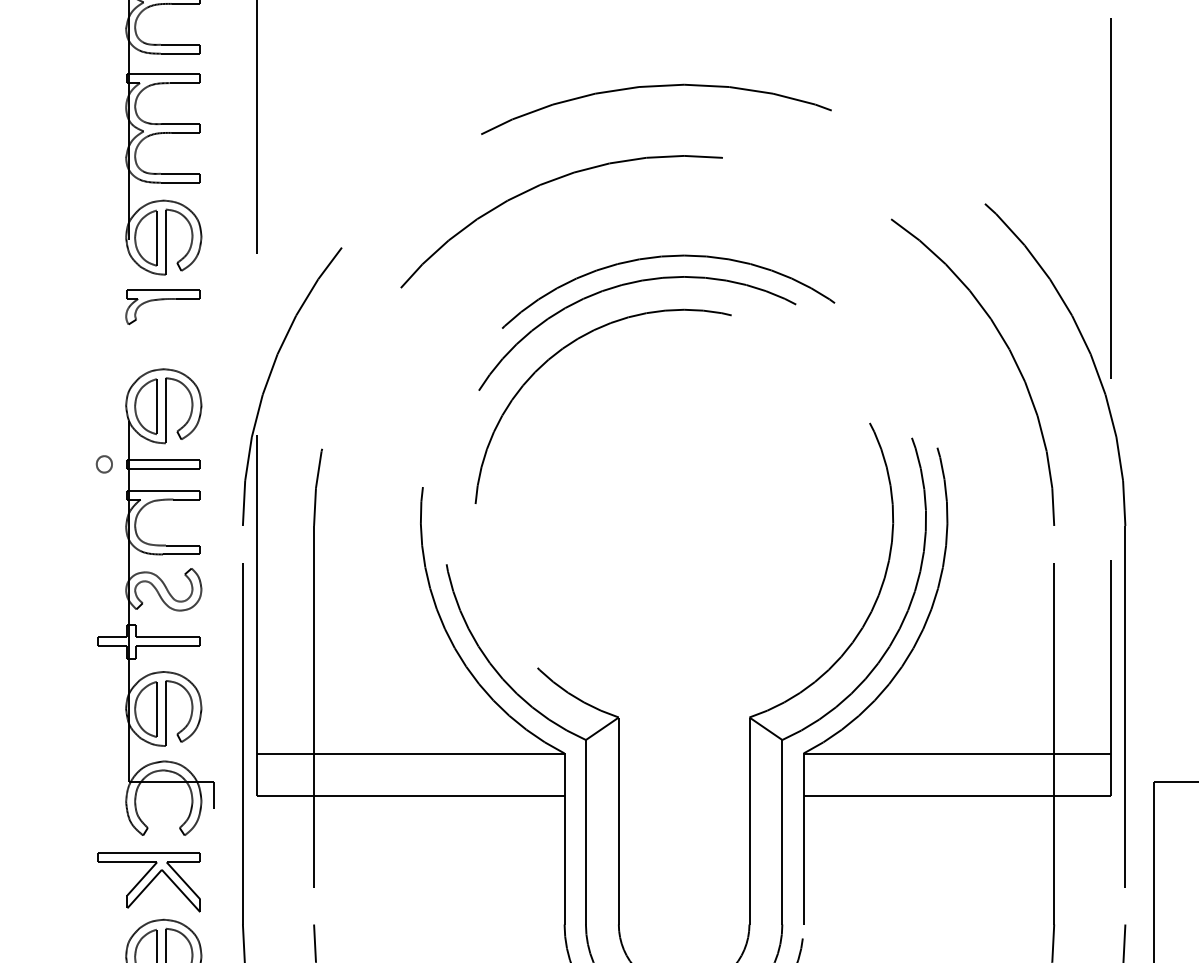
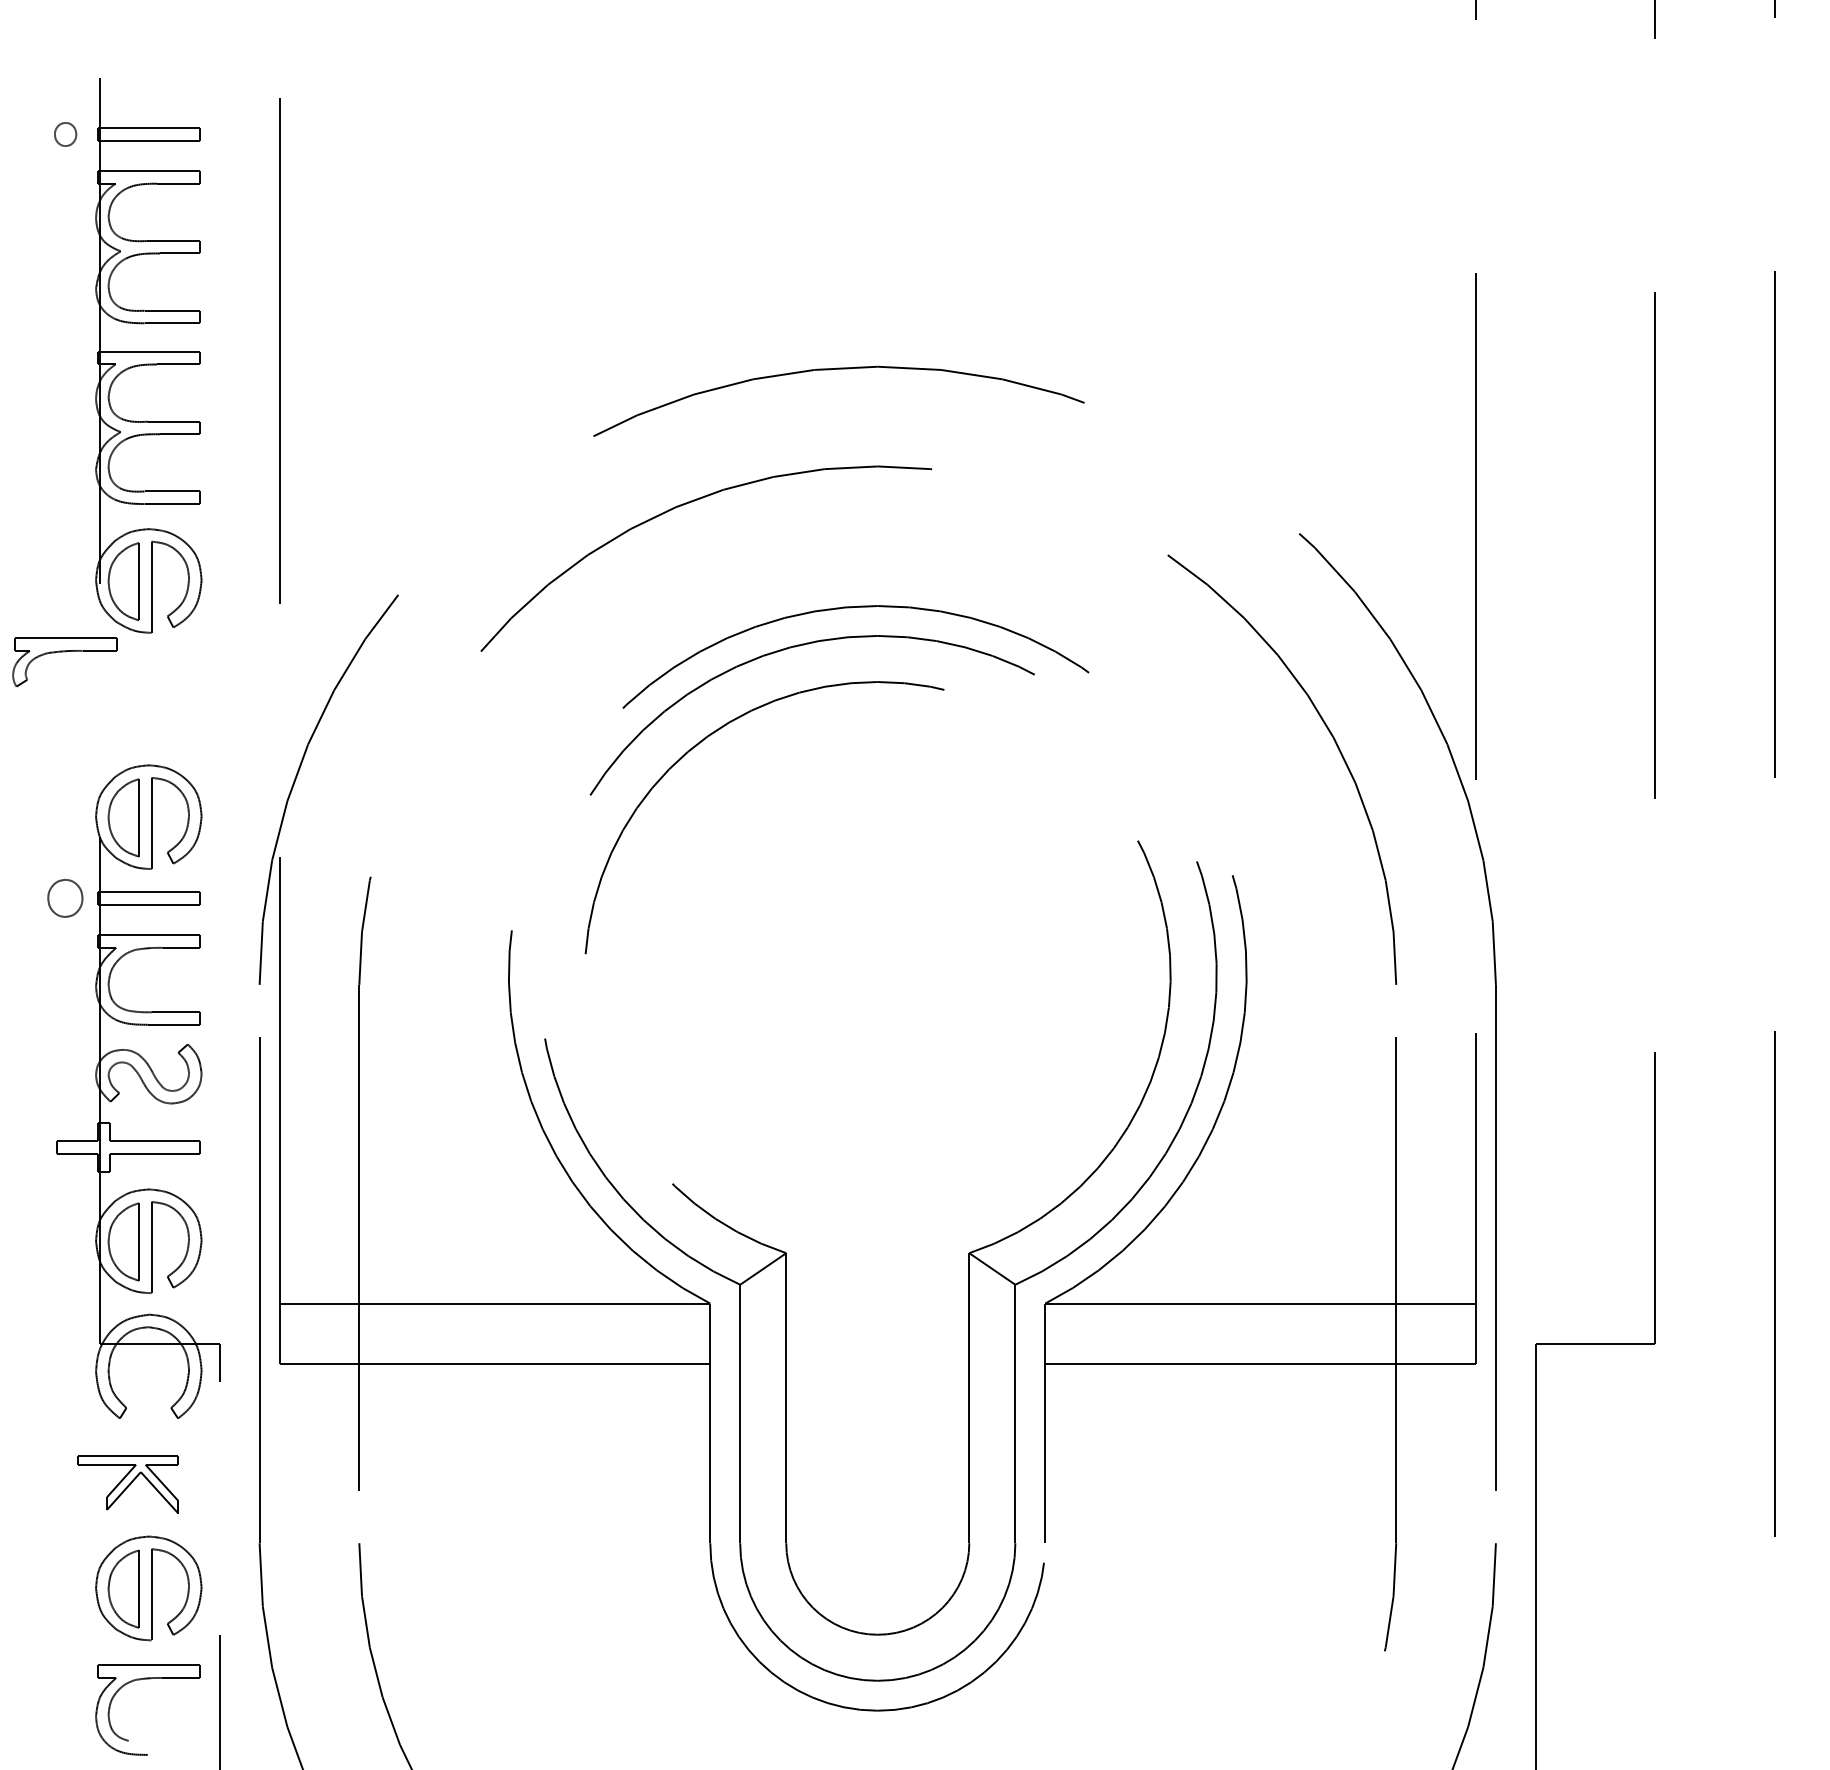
part: (162, 300) -> (64, 652), moved
part: (104, 464) -> (65, 898), size x1.6
part: (149, 882) -> (128, 1484), size x0.7

